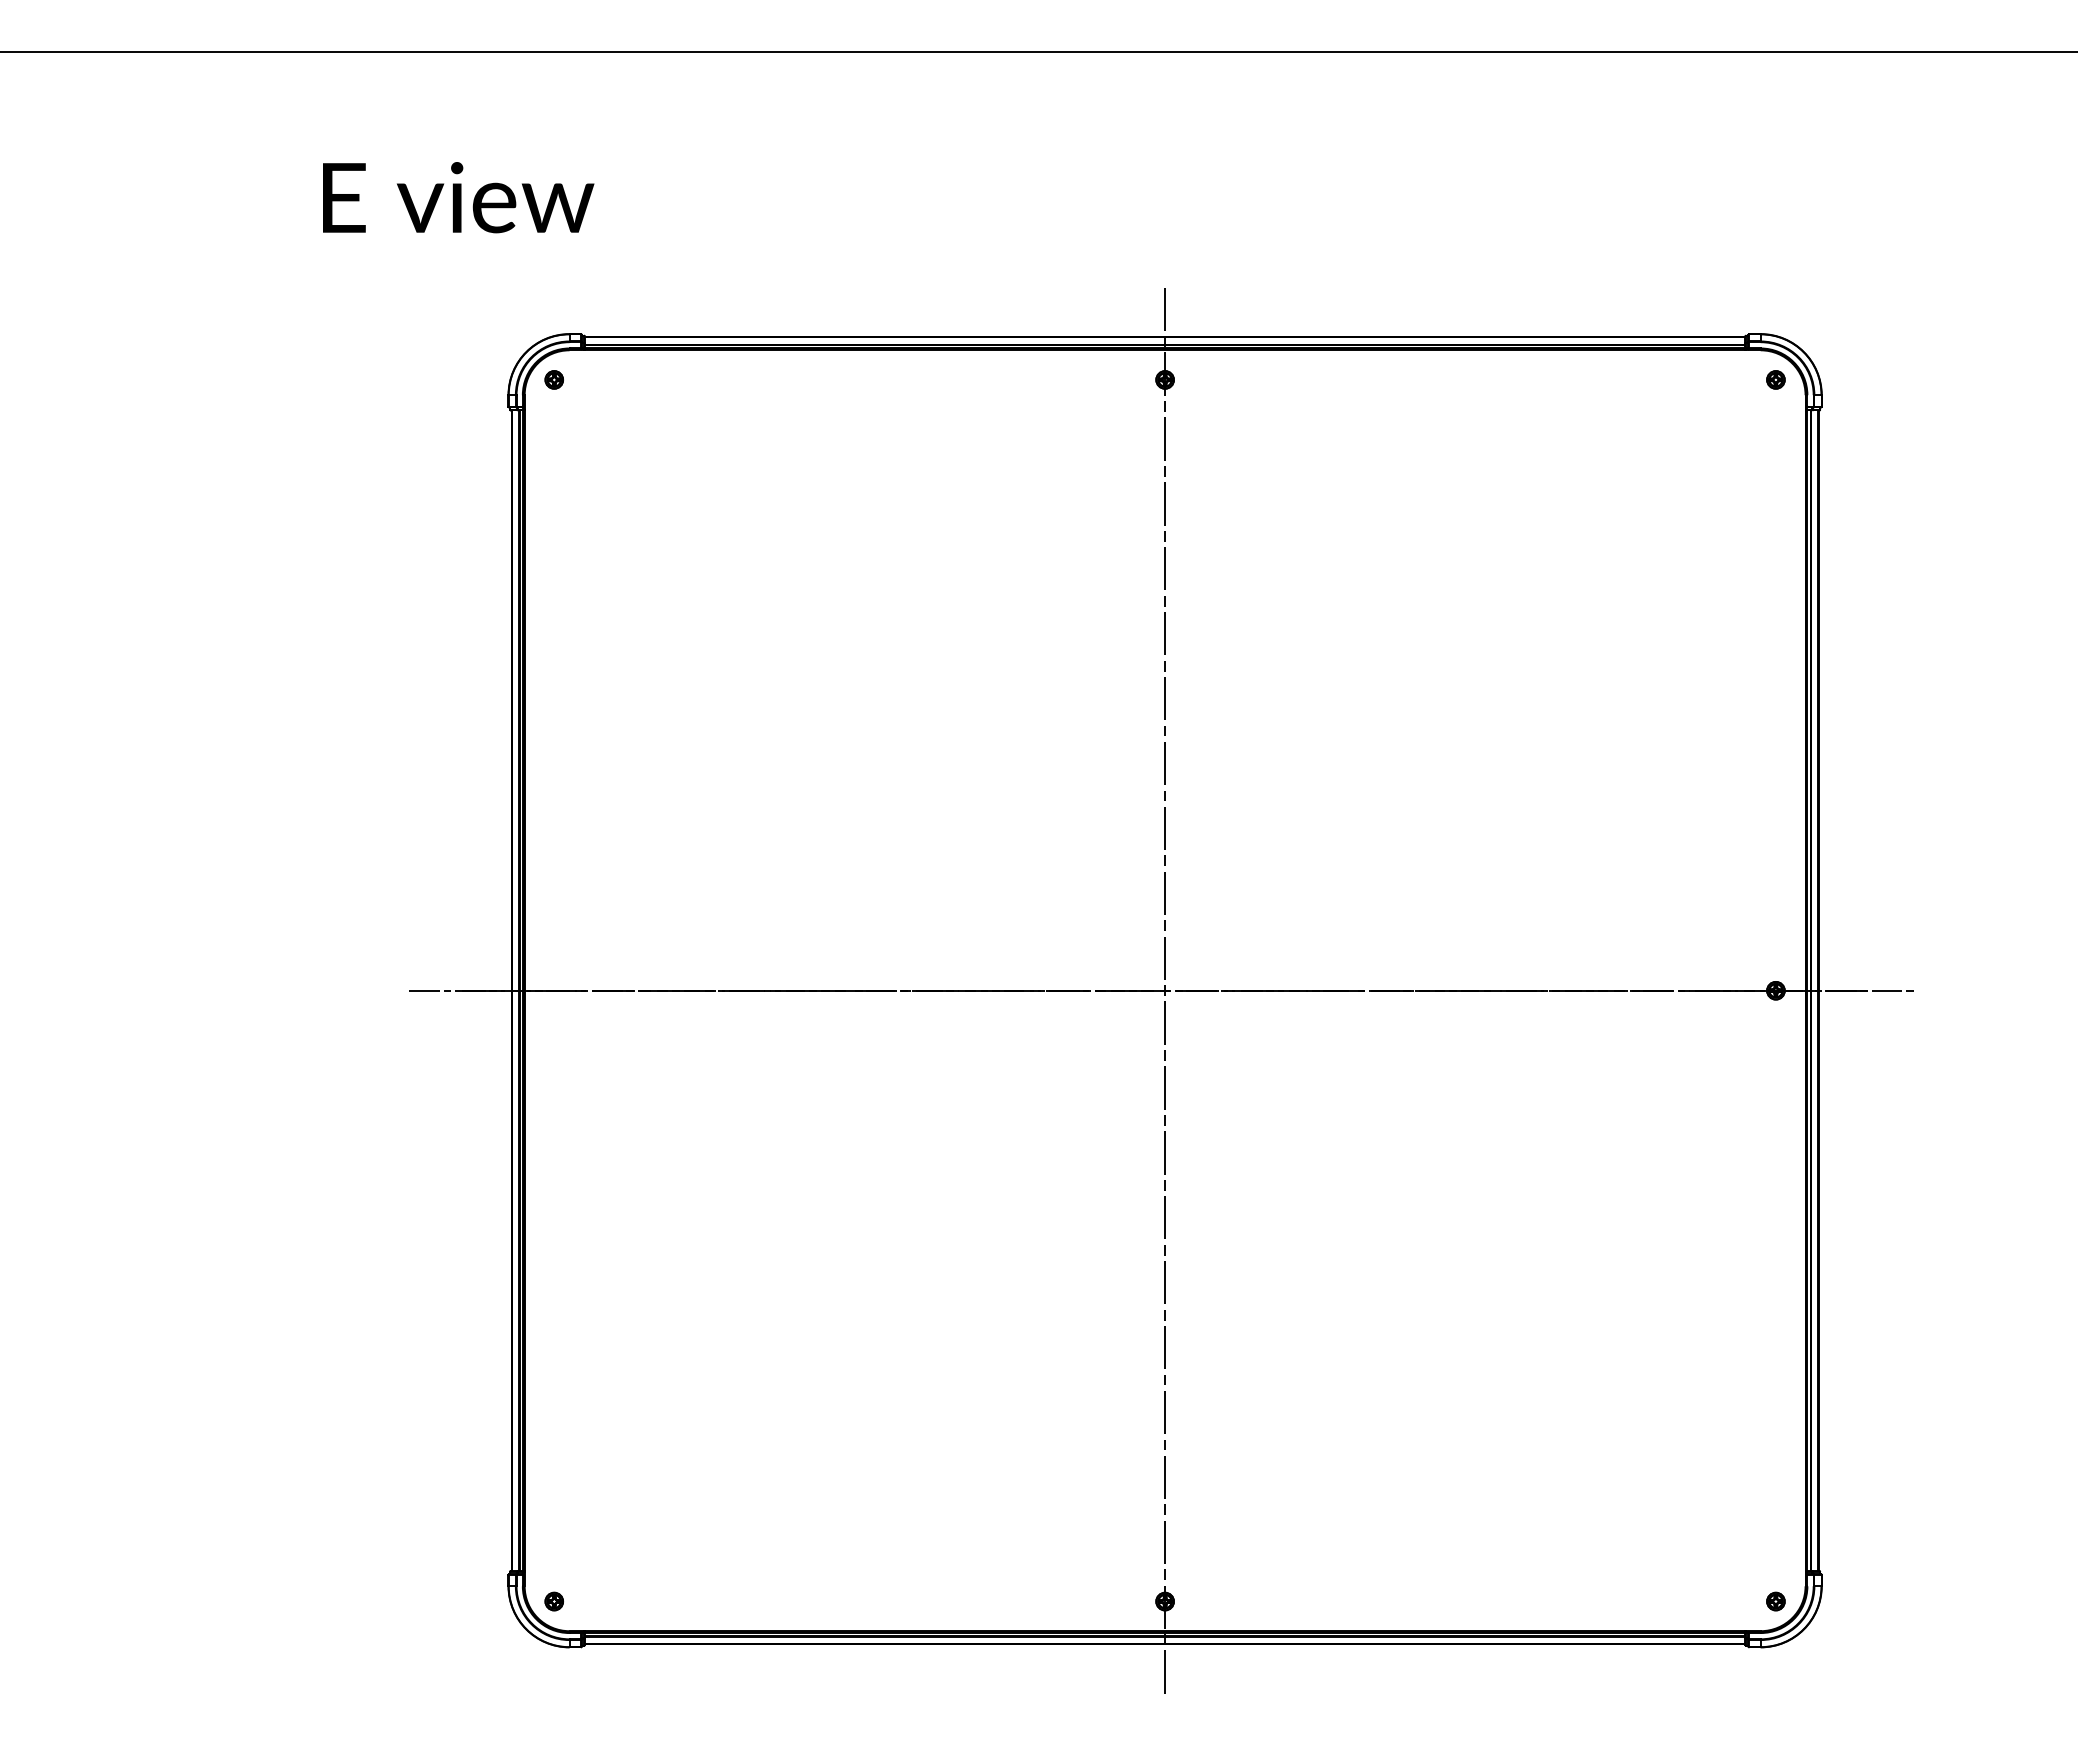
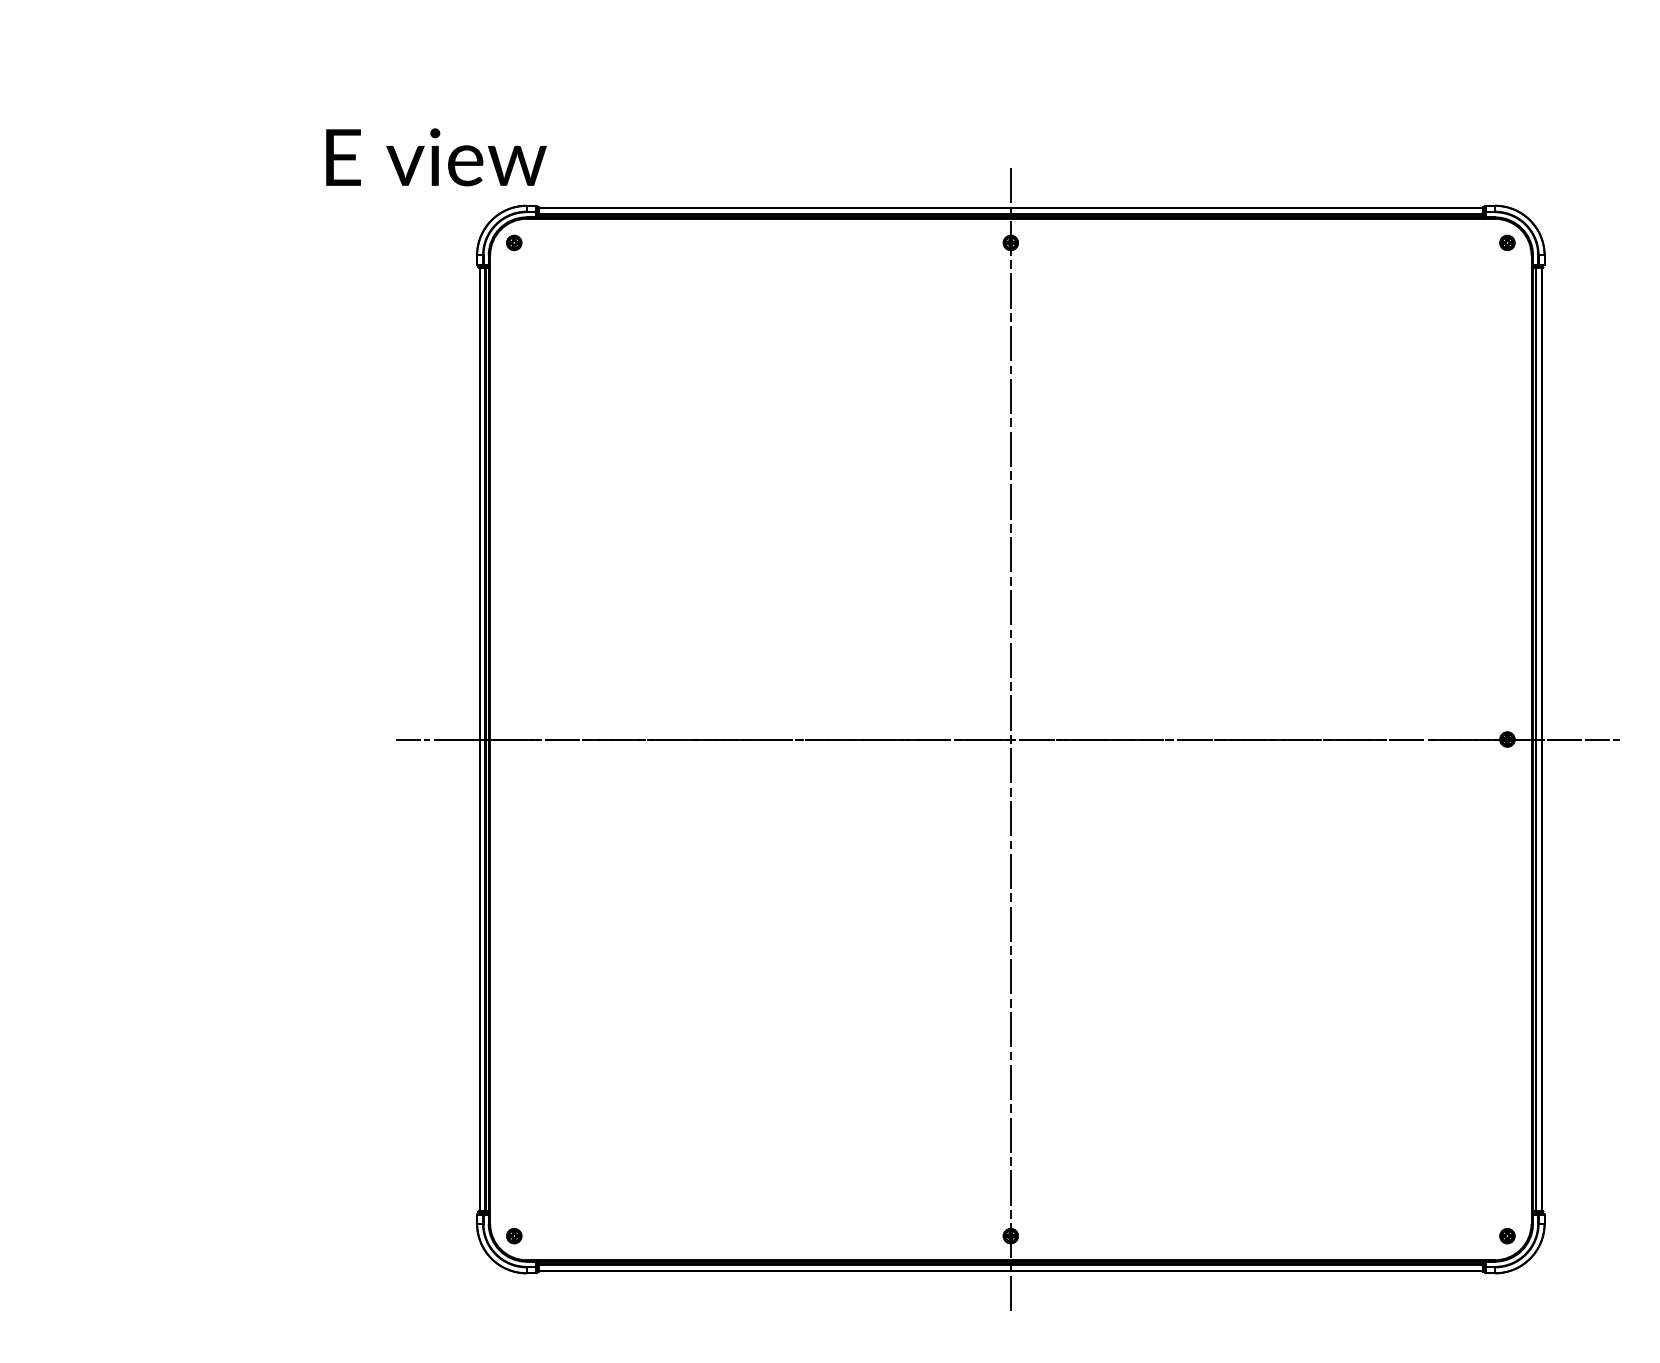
text: (458, 197) -> (436, 157), moved

